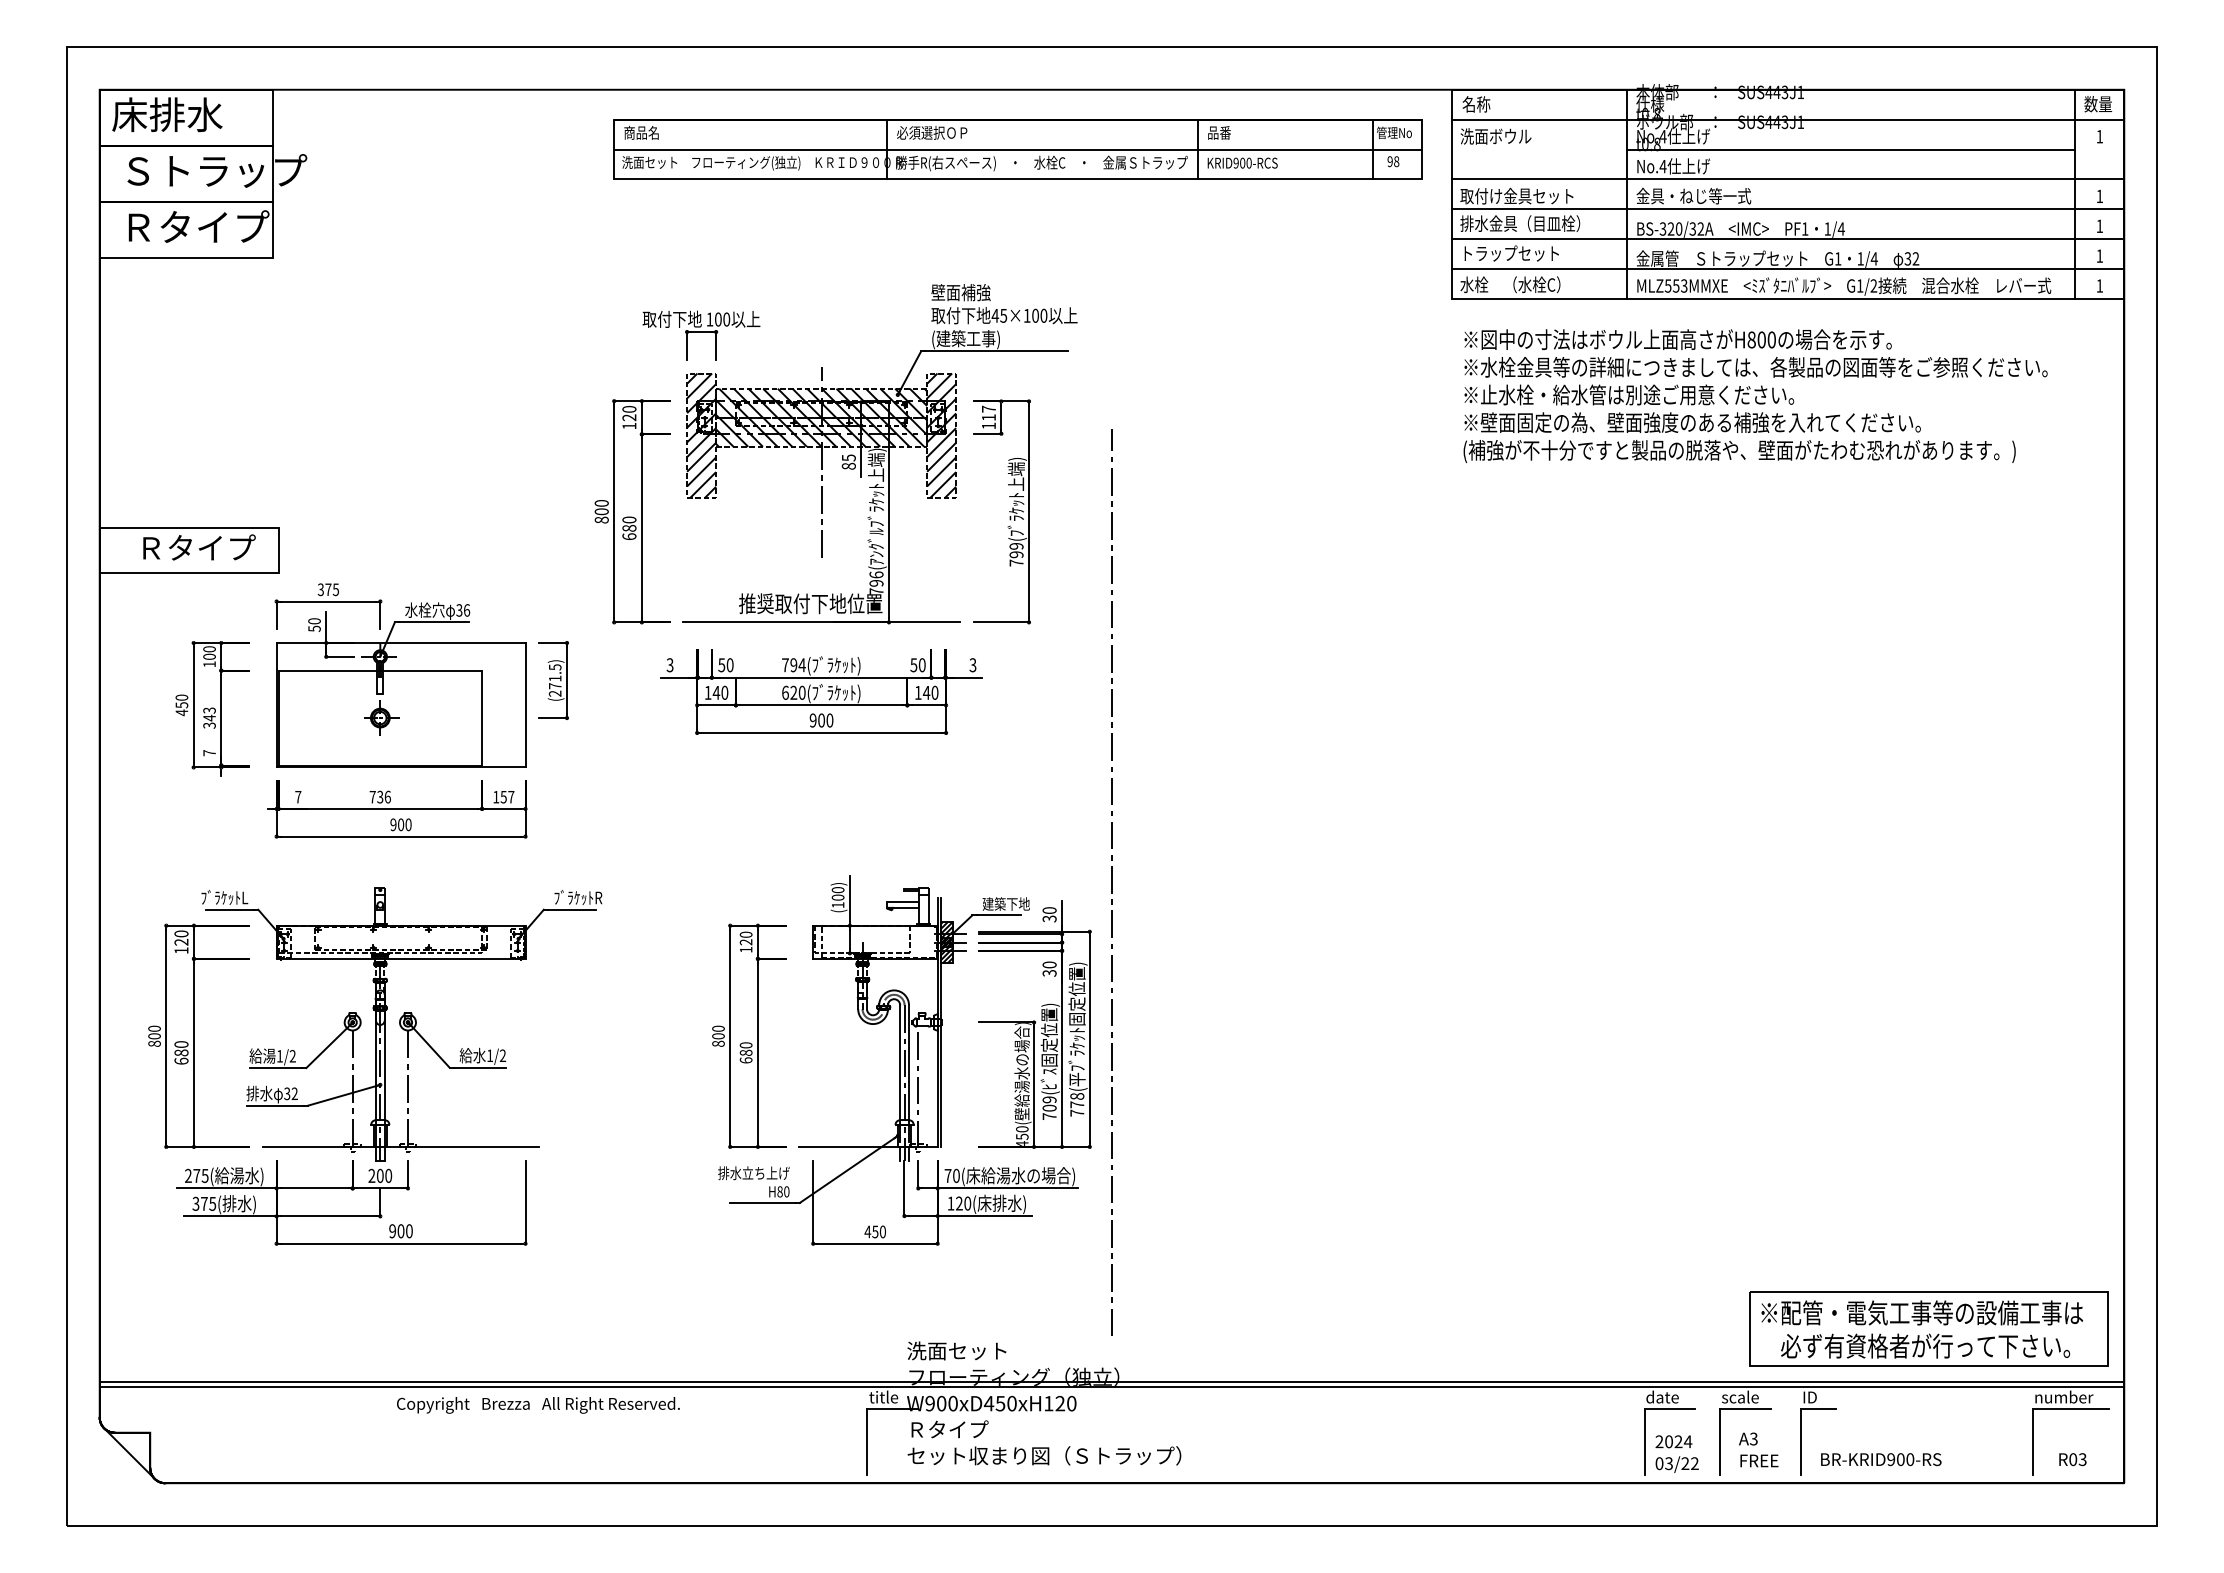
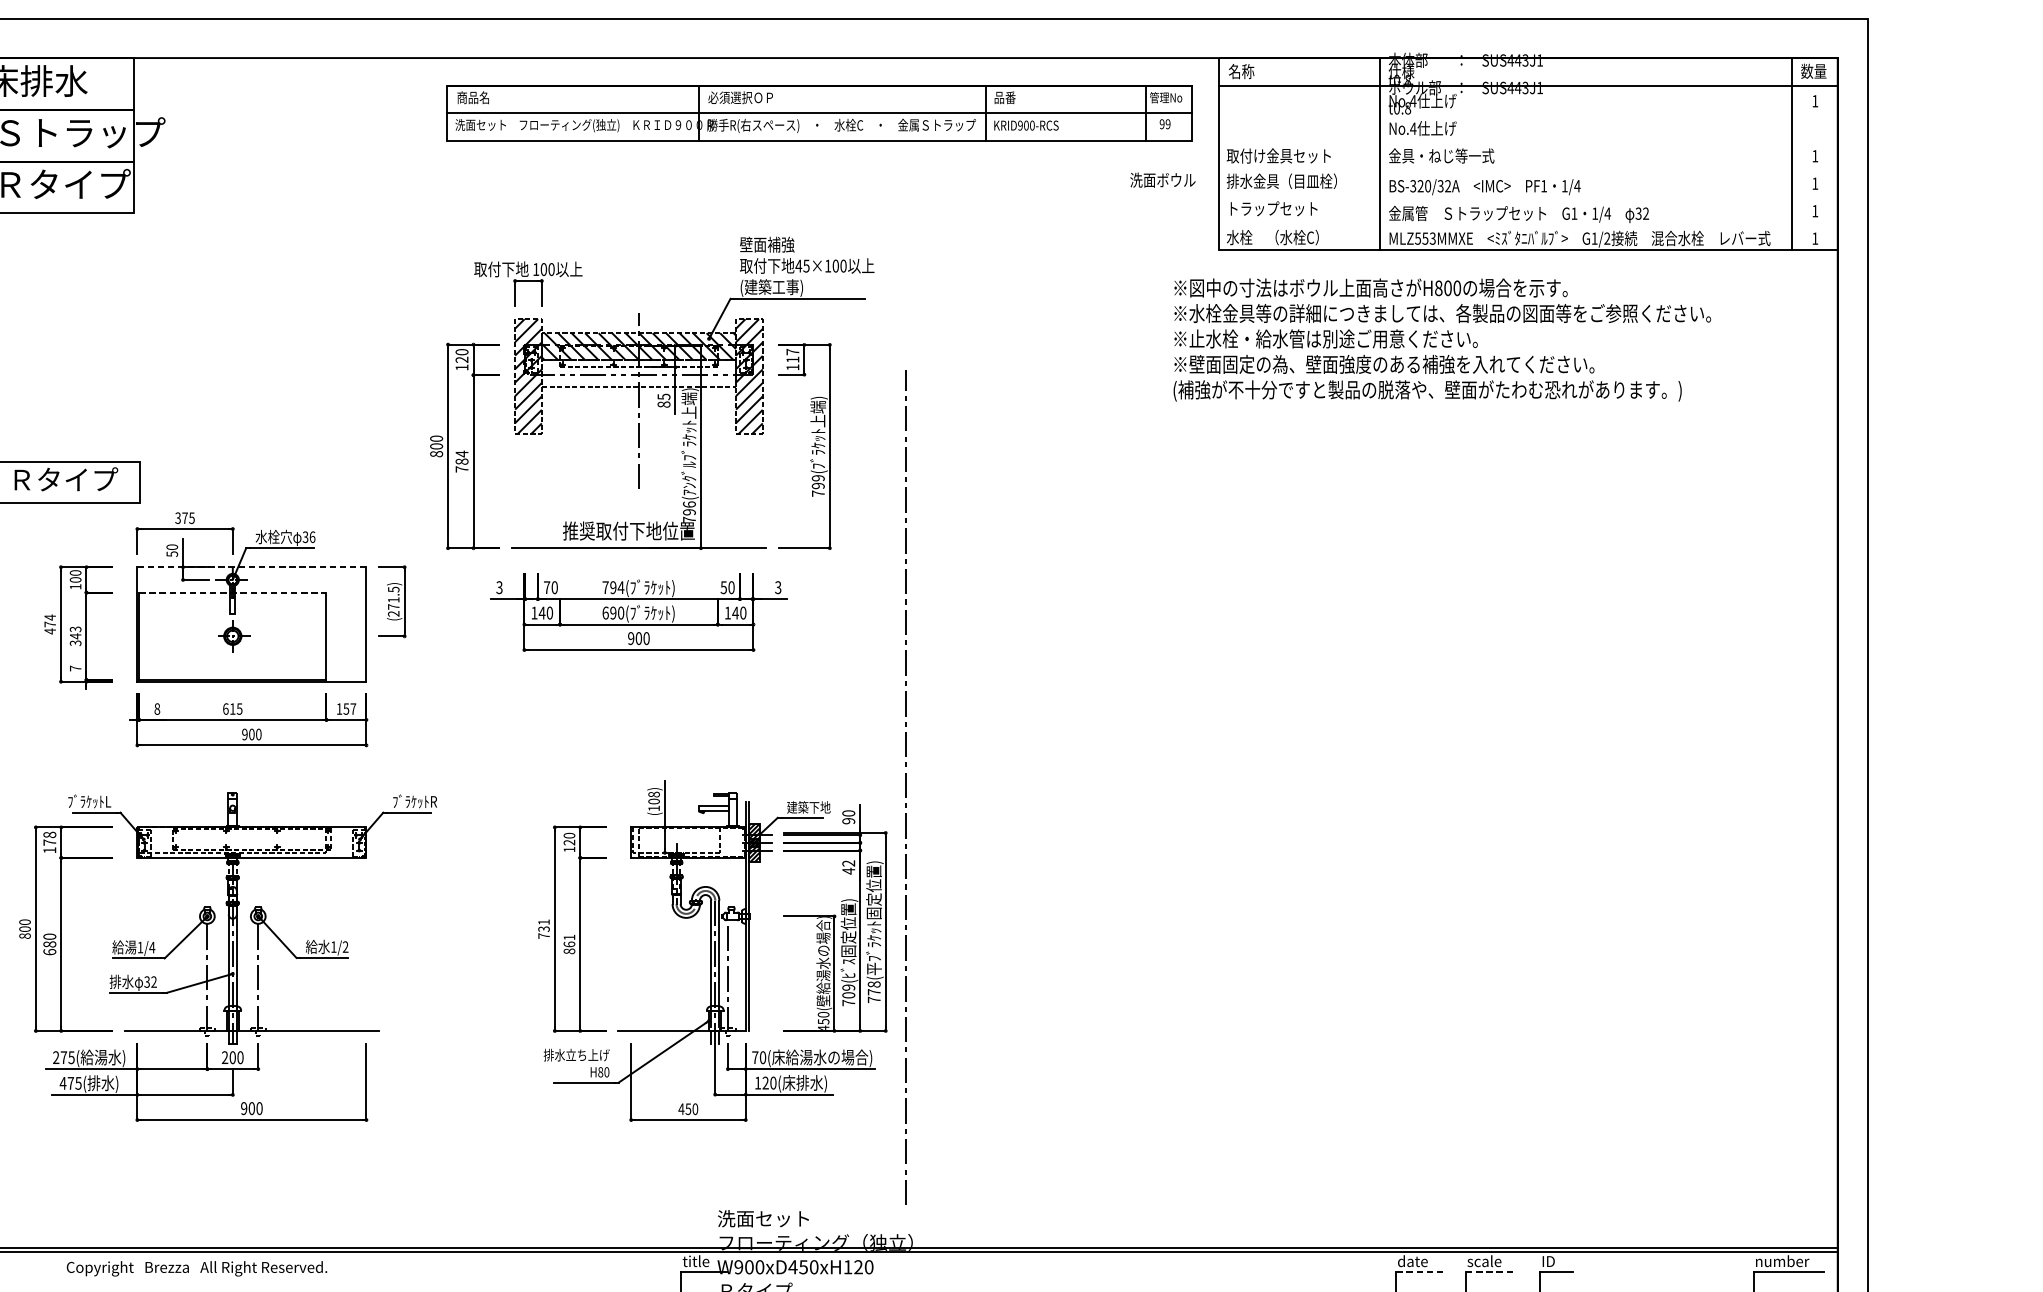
text: (1495, 136) -> (1162, 180), moved
line: (1850, 149) -> (1585, 113), removed
text: (1396, 161) -> (1167, 124), 98 -> 99
line: (1788, 179) -> (1528, 140), removed
line: (1788, 209) -> (1528, 168), removed
line: (1788, 239) -> (1528, 195), removed
line: (1788, 268) -> (1528, 222), removed
text: (1755, 396) -> (1442, 340), moved
hatch: (821, 431) -> (638, 372), removed
text: (629, 528) -> (462, 461), 680 -> 784
line: (401, 643) -> (252, 567), solid -> dashed
text: (721, 665) -> (546, 587), 50 -> 70
line: (380, 670) -> (232, 592), solid -> dashed
text: (793, 692) -> (613, 612), 620( -> 690(
text: (181, 701) -> (49, 621), 450 -> 474
text: (298, 796) -> (157, 708), 7 -> 8
text: (379, 796) -> (232, 708), 736 -> 615
text: (838, 890) -> (654, 794), (100) -> (108)
text: (1049, 918) -> (848, 820), 30 -> 90
text: (181, 937) -> (49, 838), 120 -> 178
text: (1049, 969) -> (848, 867), 30 -> 42
text: (718, 1035) -> (544, 928), 800 -> 731
text: (745, 1052) -> (568, 944), 680 -> 861
text: (292, 1056) -> (151, 947), 1/2 -> 1/4
text: (195, 1203) -> (62, 1083), 375( -> 475(
part: (1928, 1328) -> (1657, 1198), removed
text: (538, 1405) -> (197, 1268), moved
line: (1670, 1409) -> (1420, 1272), solid -> dashed
line: (1746, 1409) -> (1490, 1272), solid -> dashed

